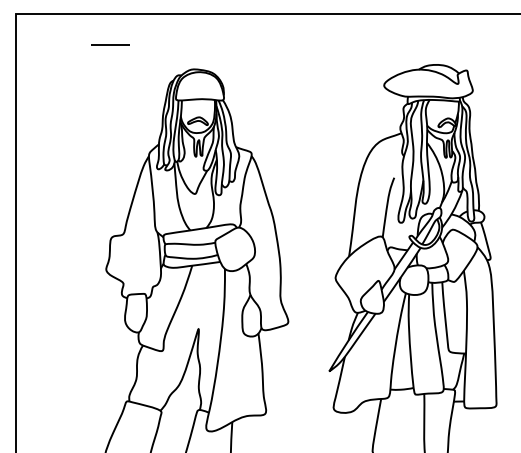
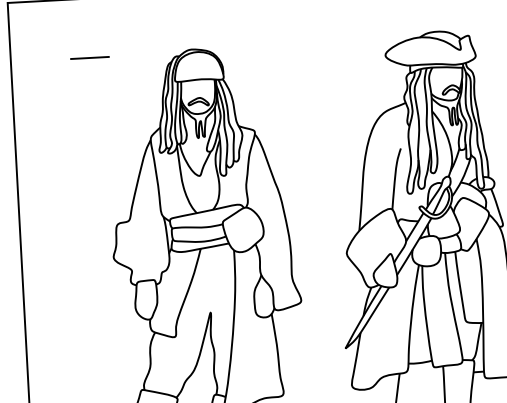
line: (110, 44) -> (89, 57), moved

